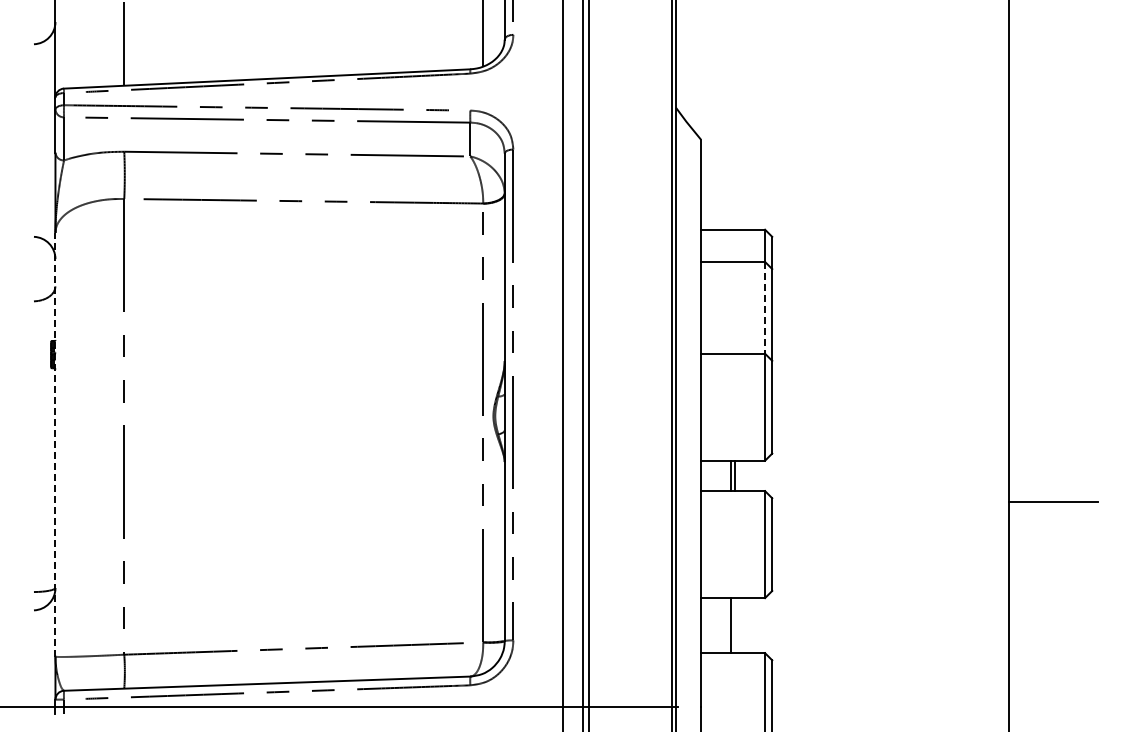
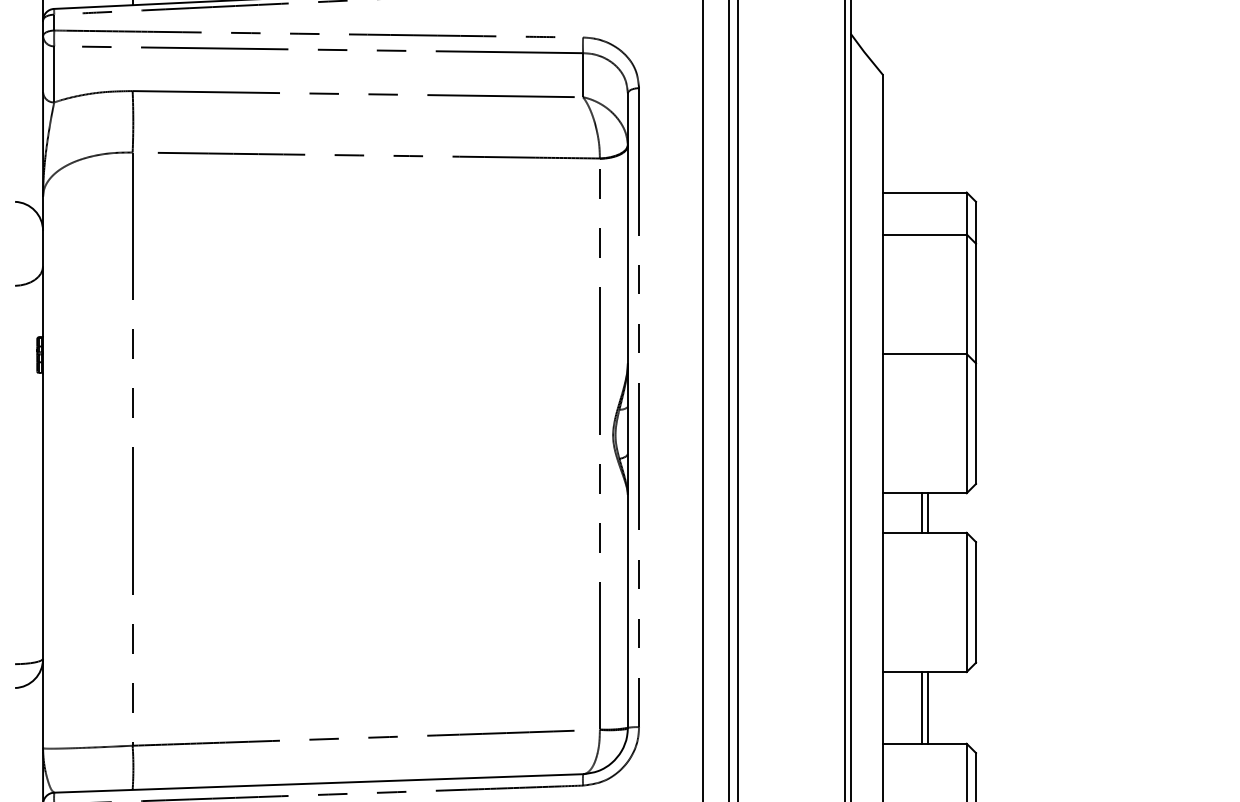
line: (765, 307) -> (967, 293), dashed -> solid
line: (55, 444) -> (43, 472), dashed -> solid
line: (735, 625) -> (928, 707), added

